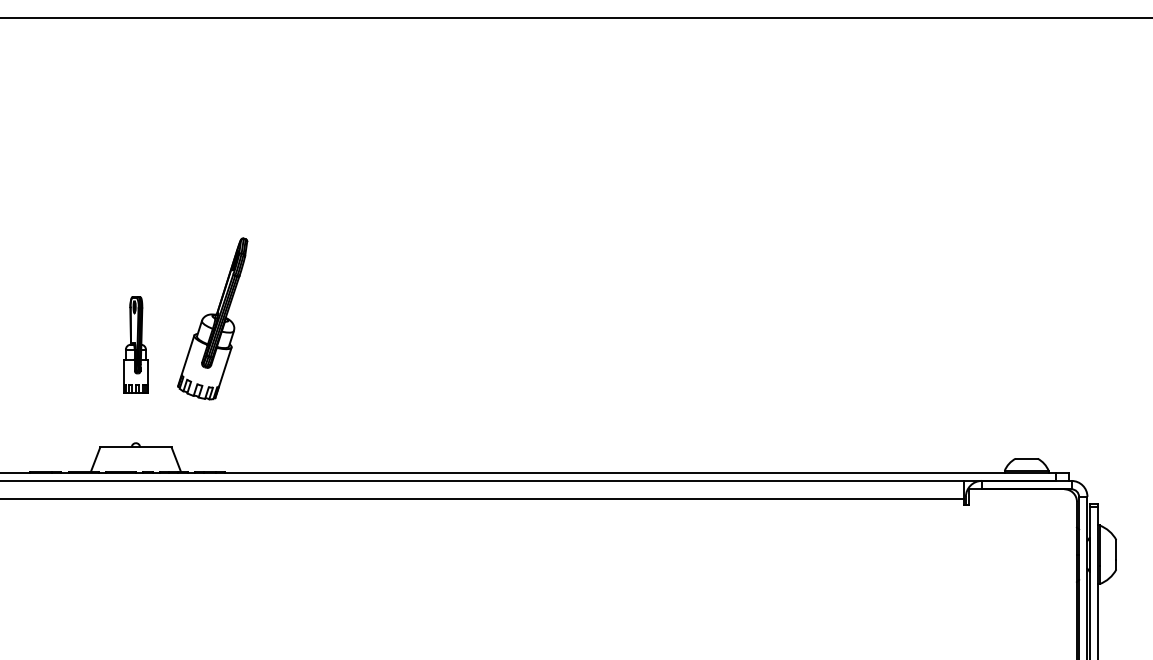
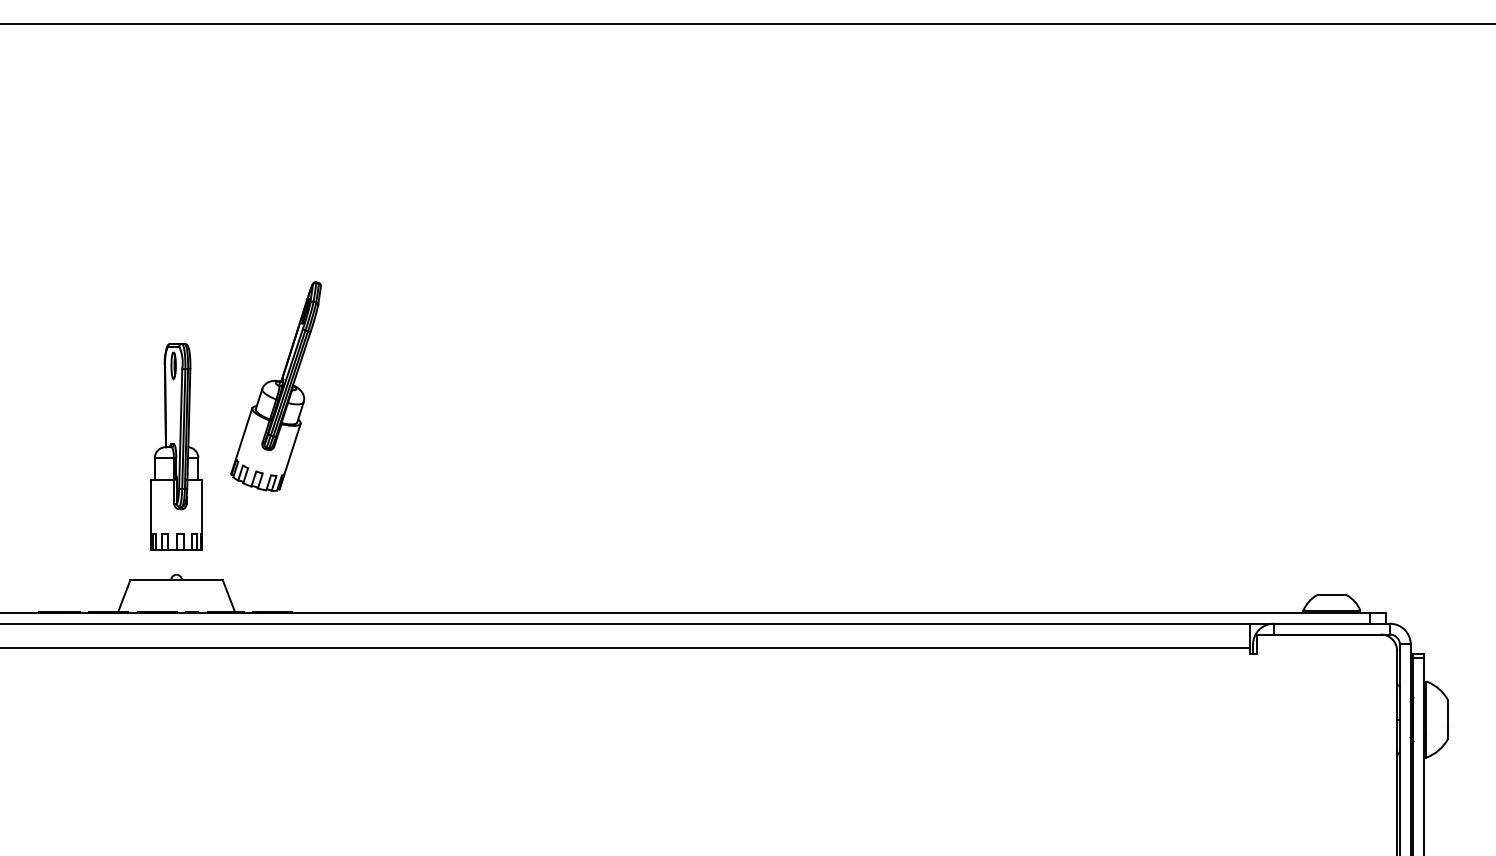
part: (212, 318) -> (275, 386), moved
part: (135, 344) -> (176, 446), size x1.67

